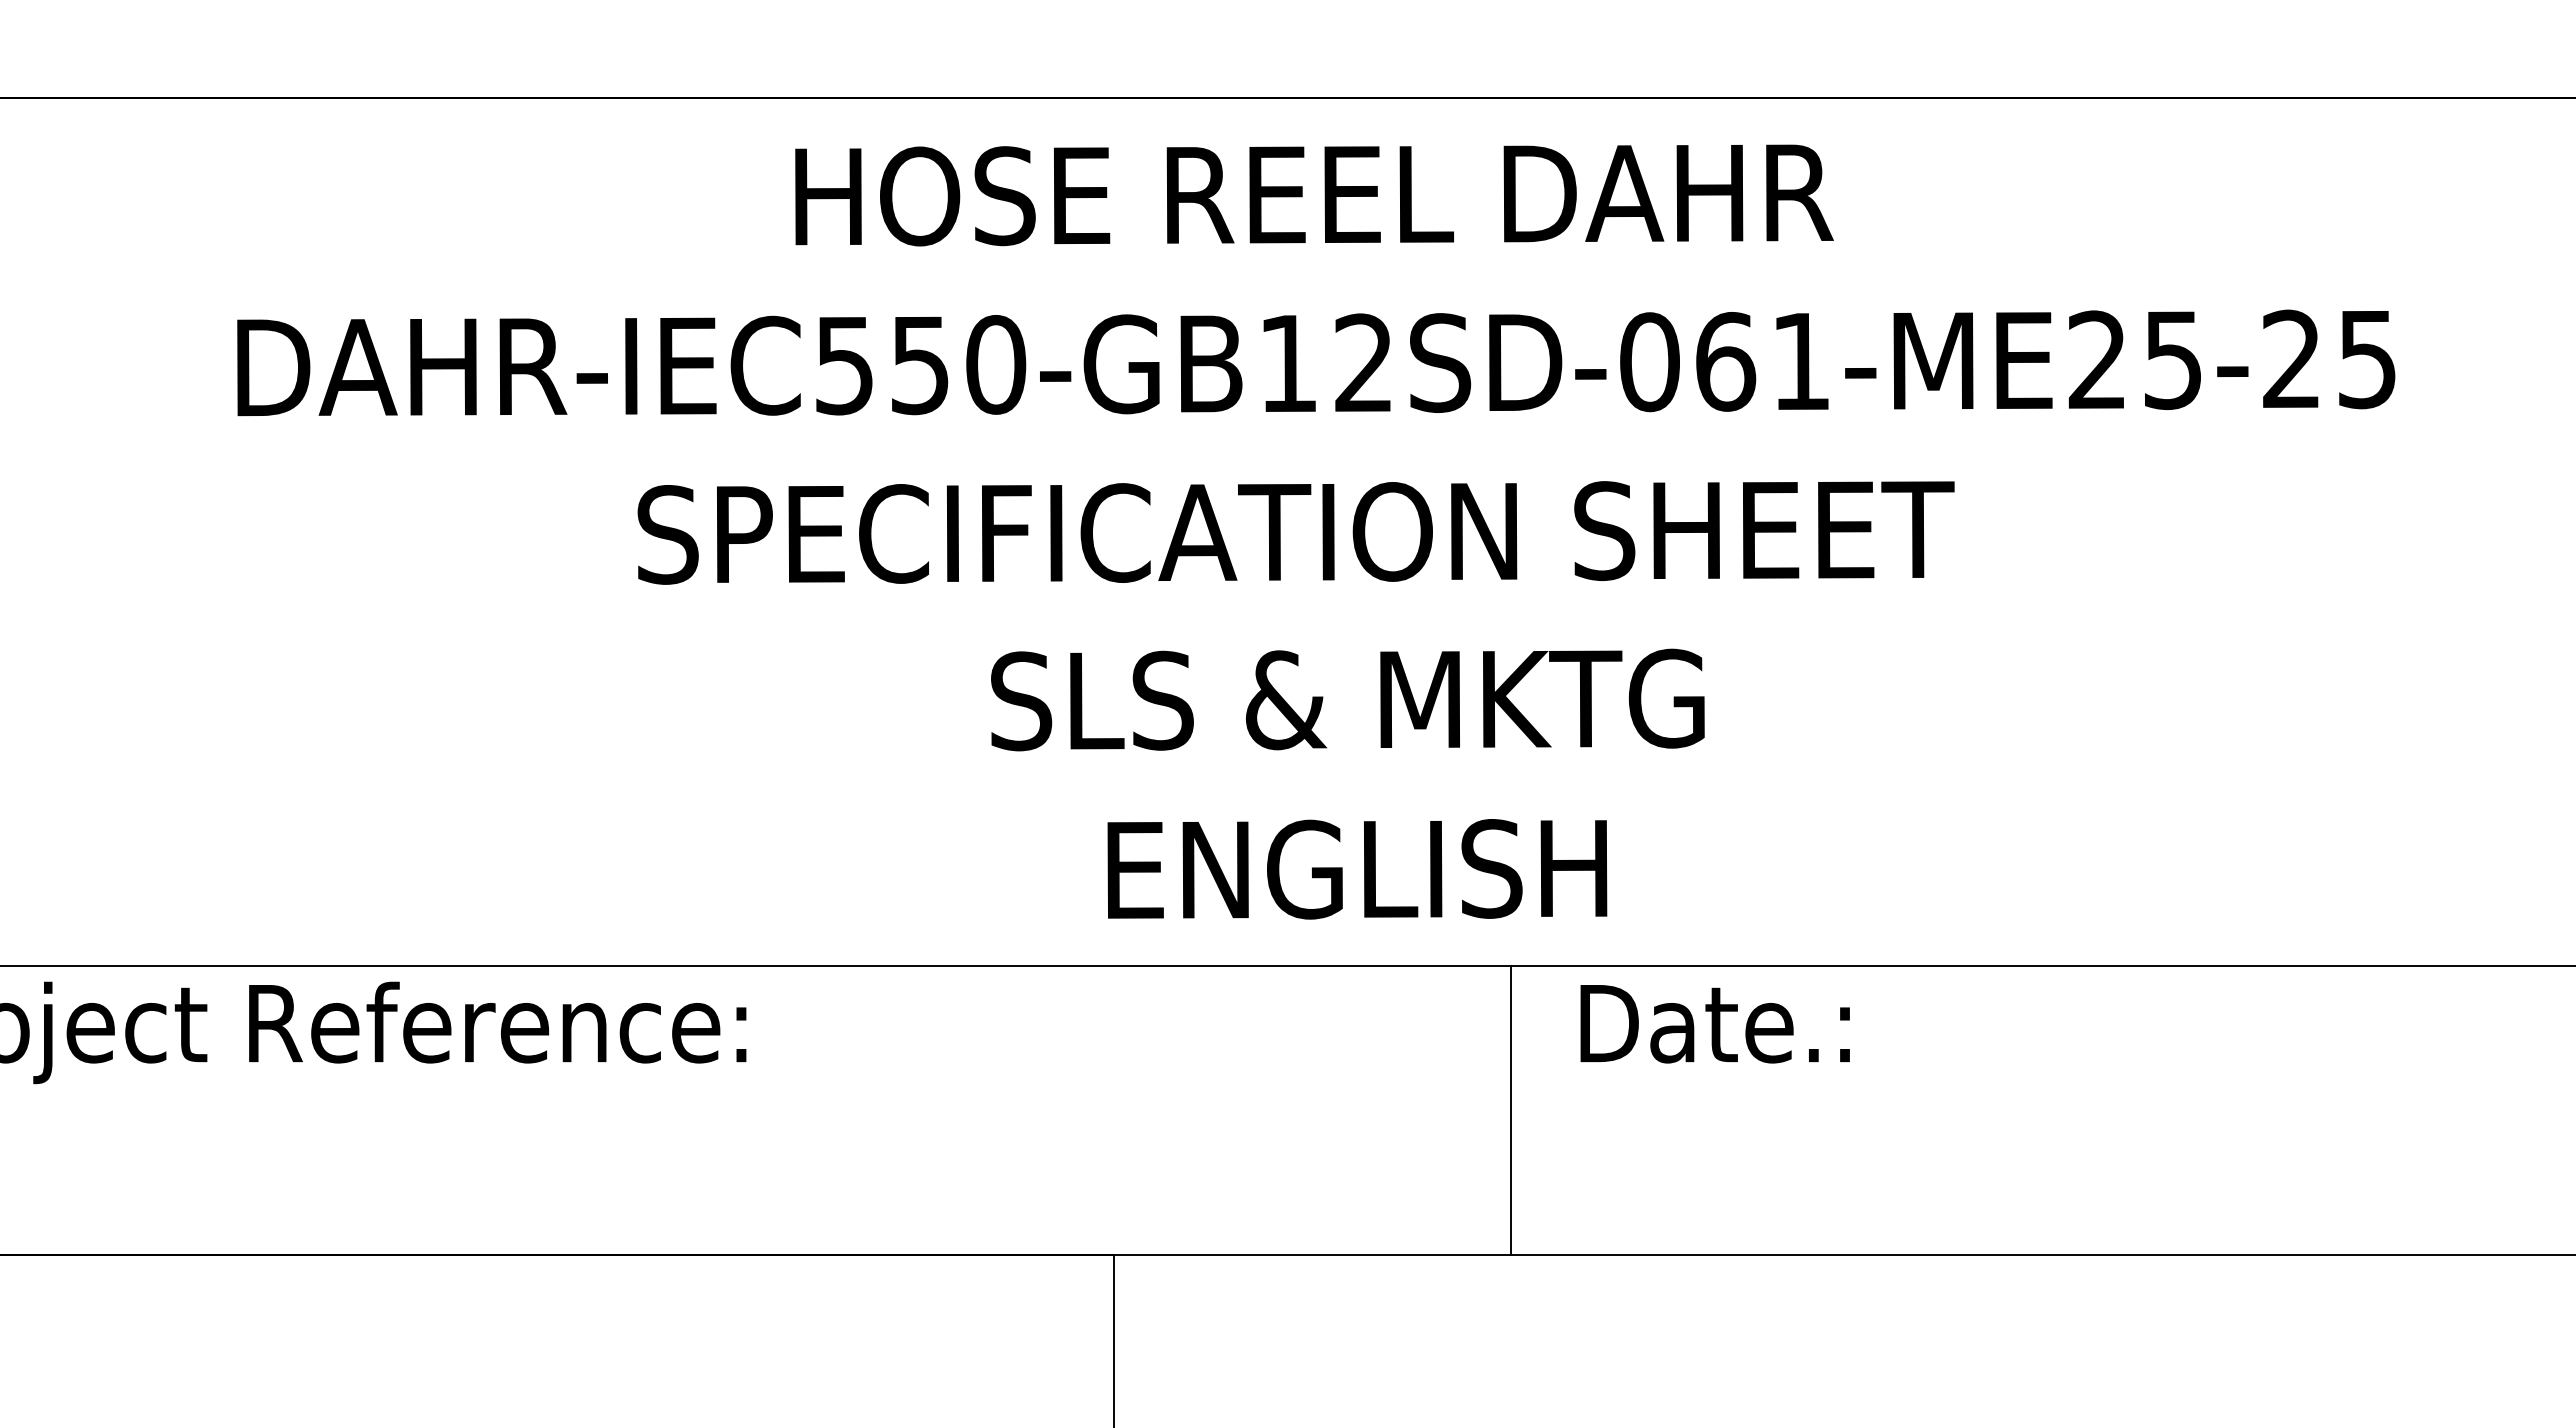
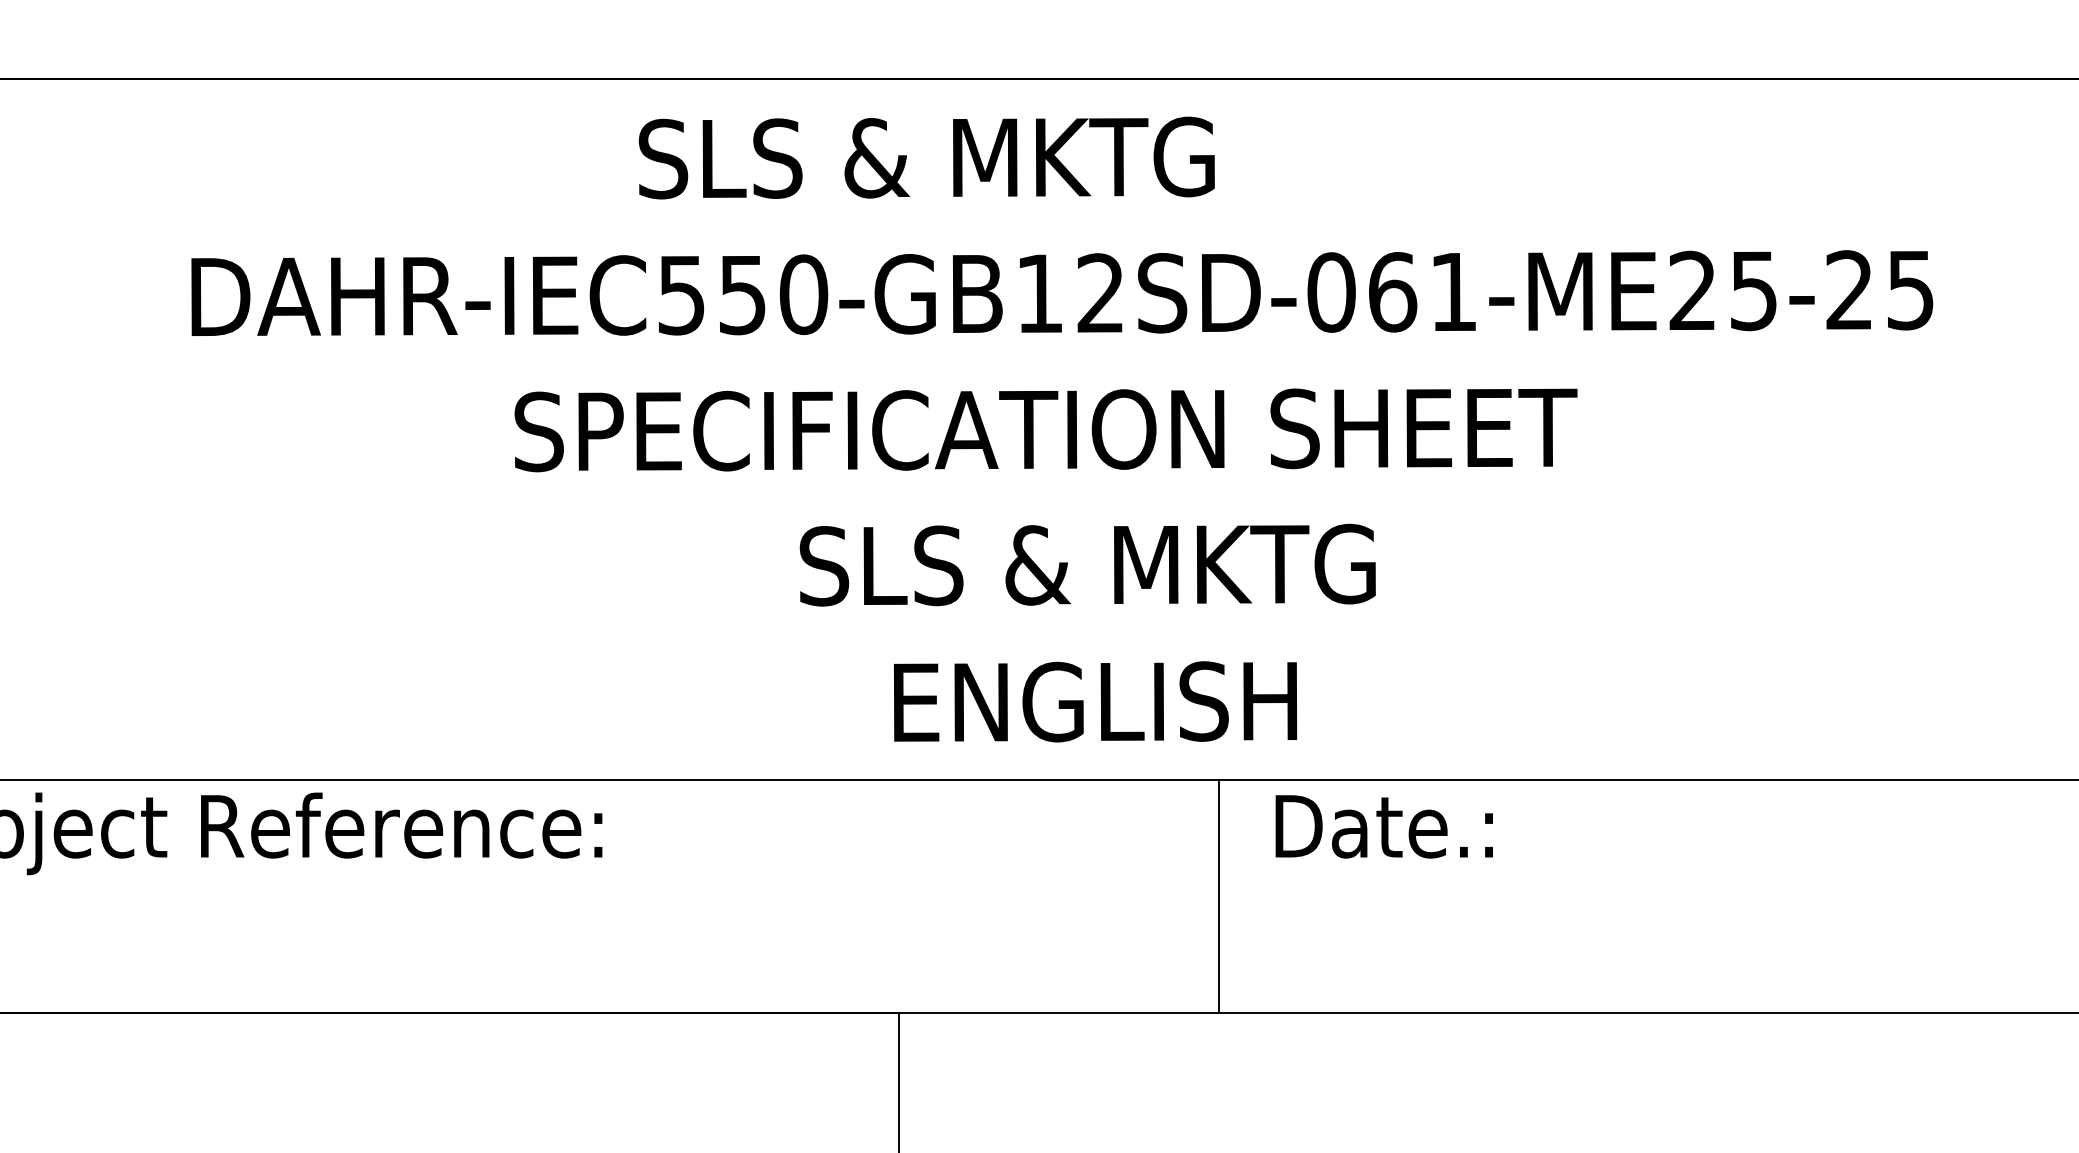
text: (1312, 195) -> (1059, 158), HOSE REEL DAHR -> SLS & MKTG

